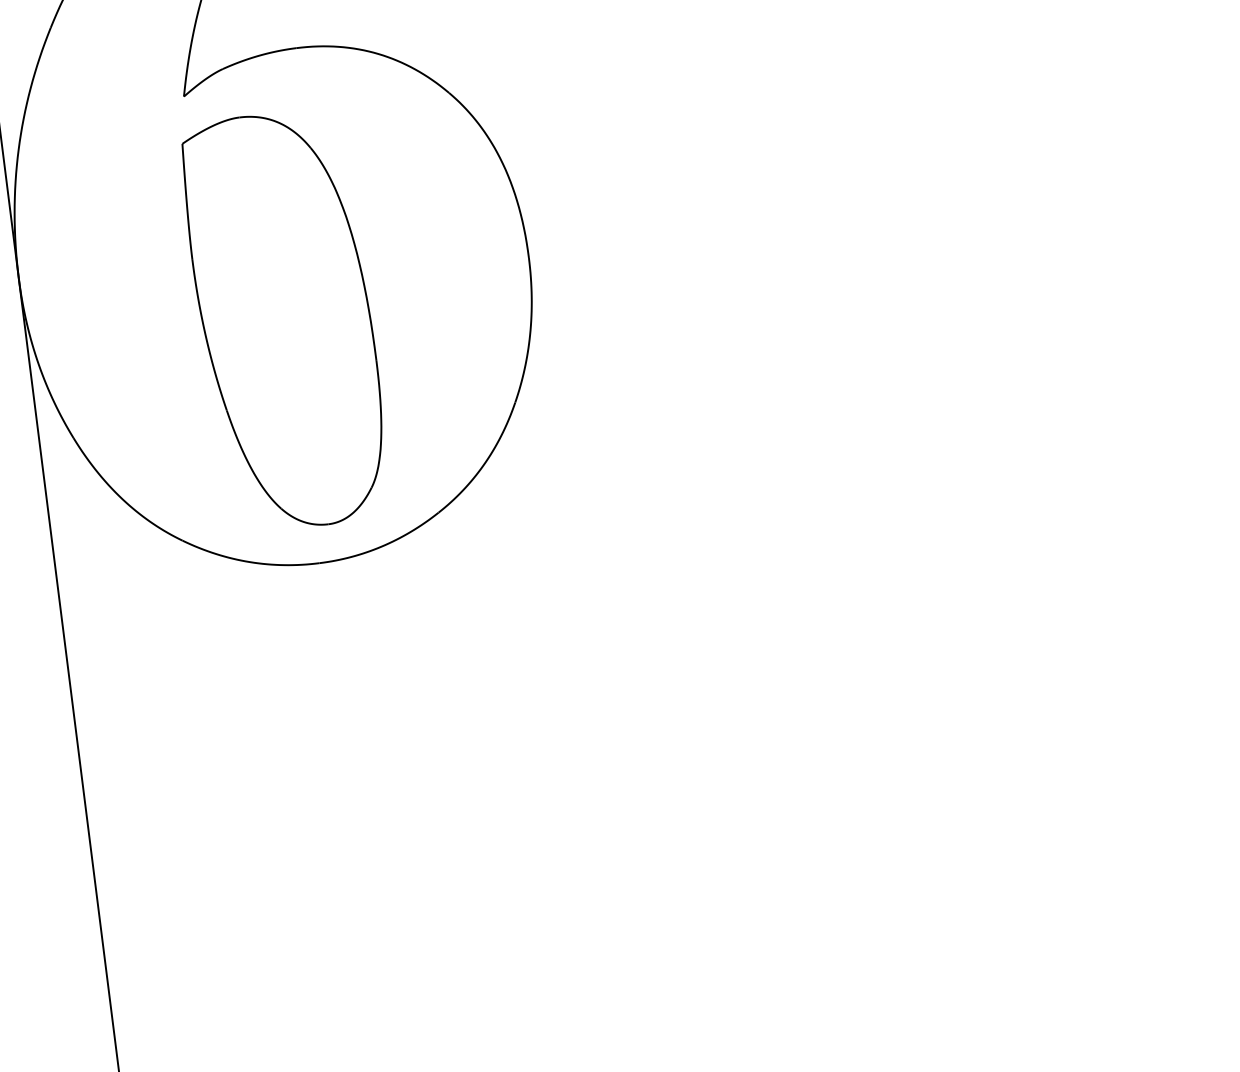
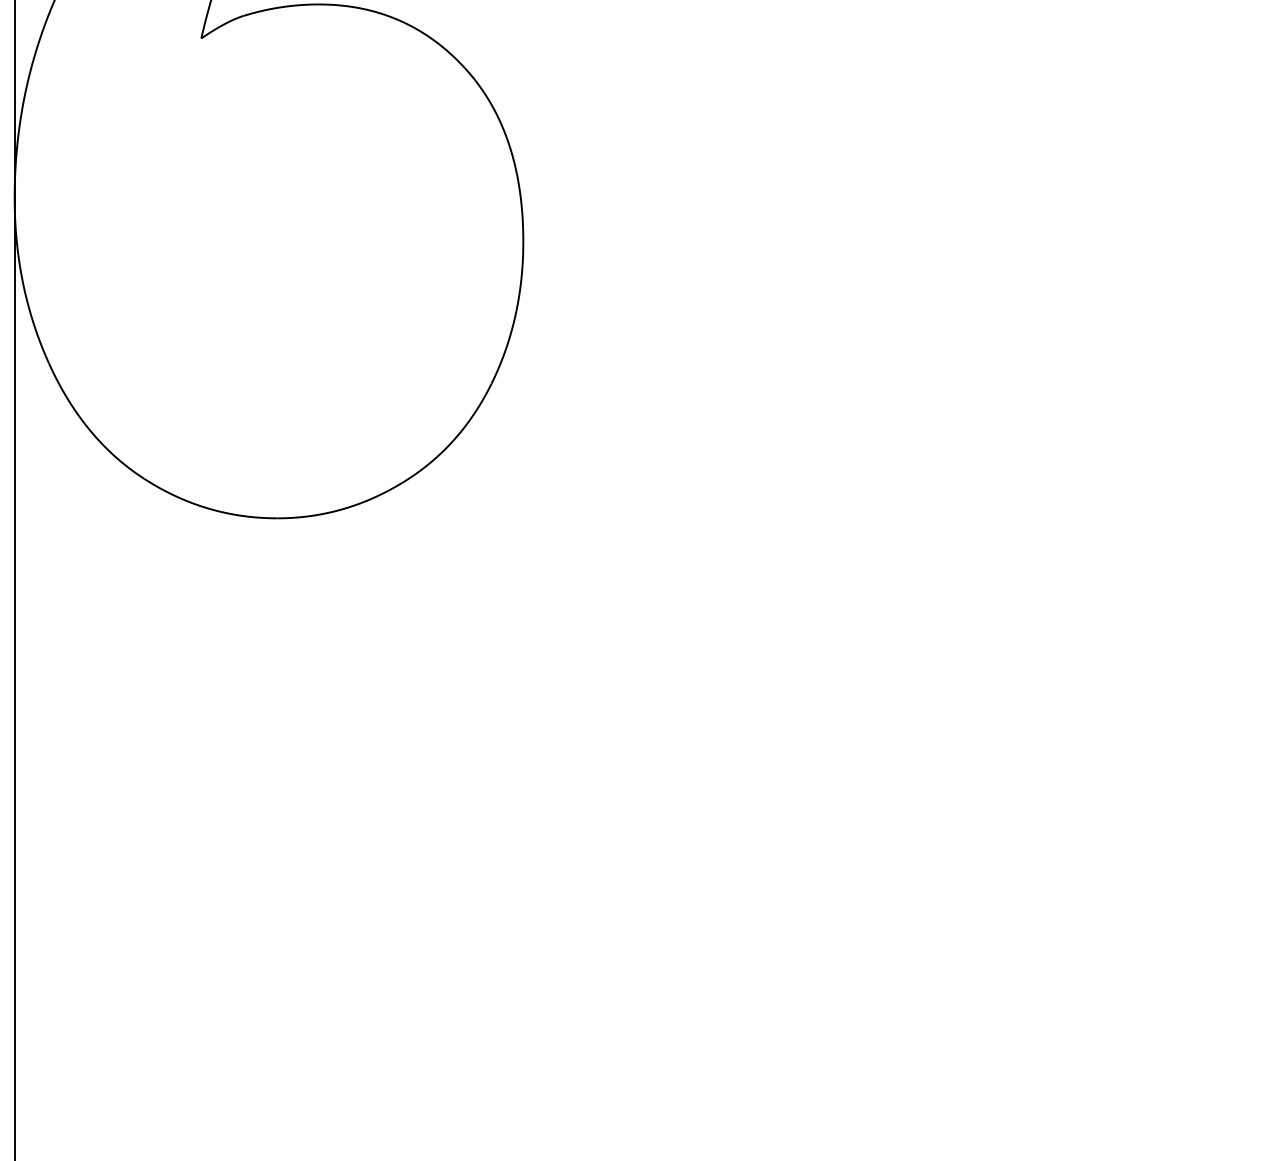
part: (286, 320) -> (274, 273), removed

